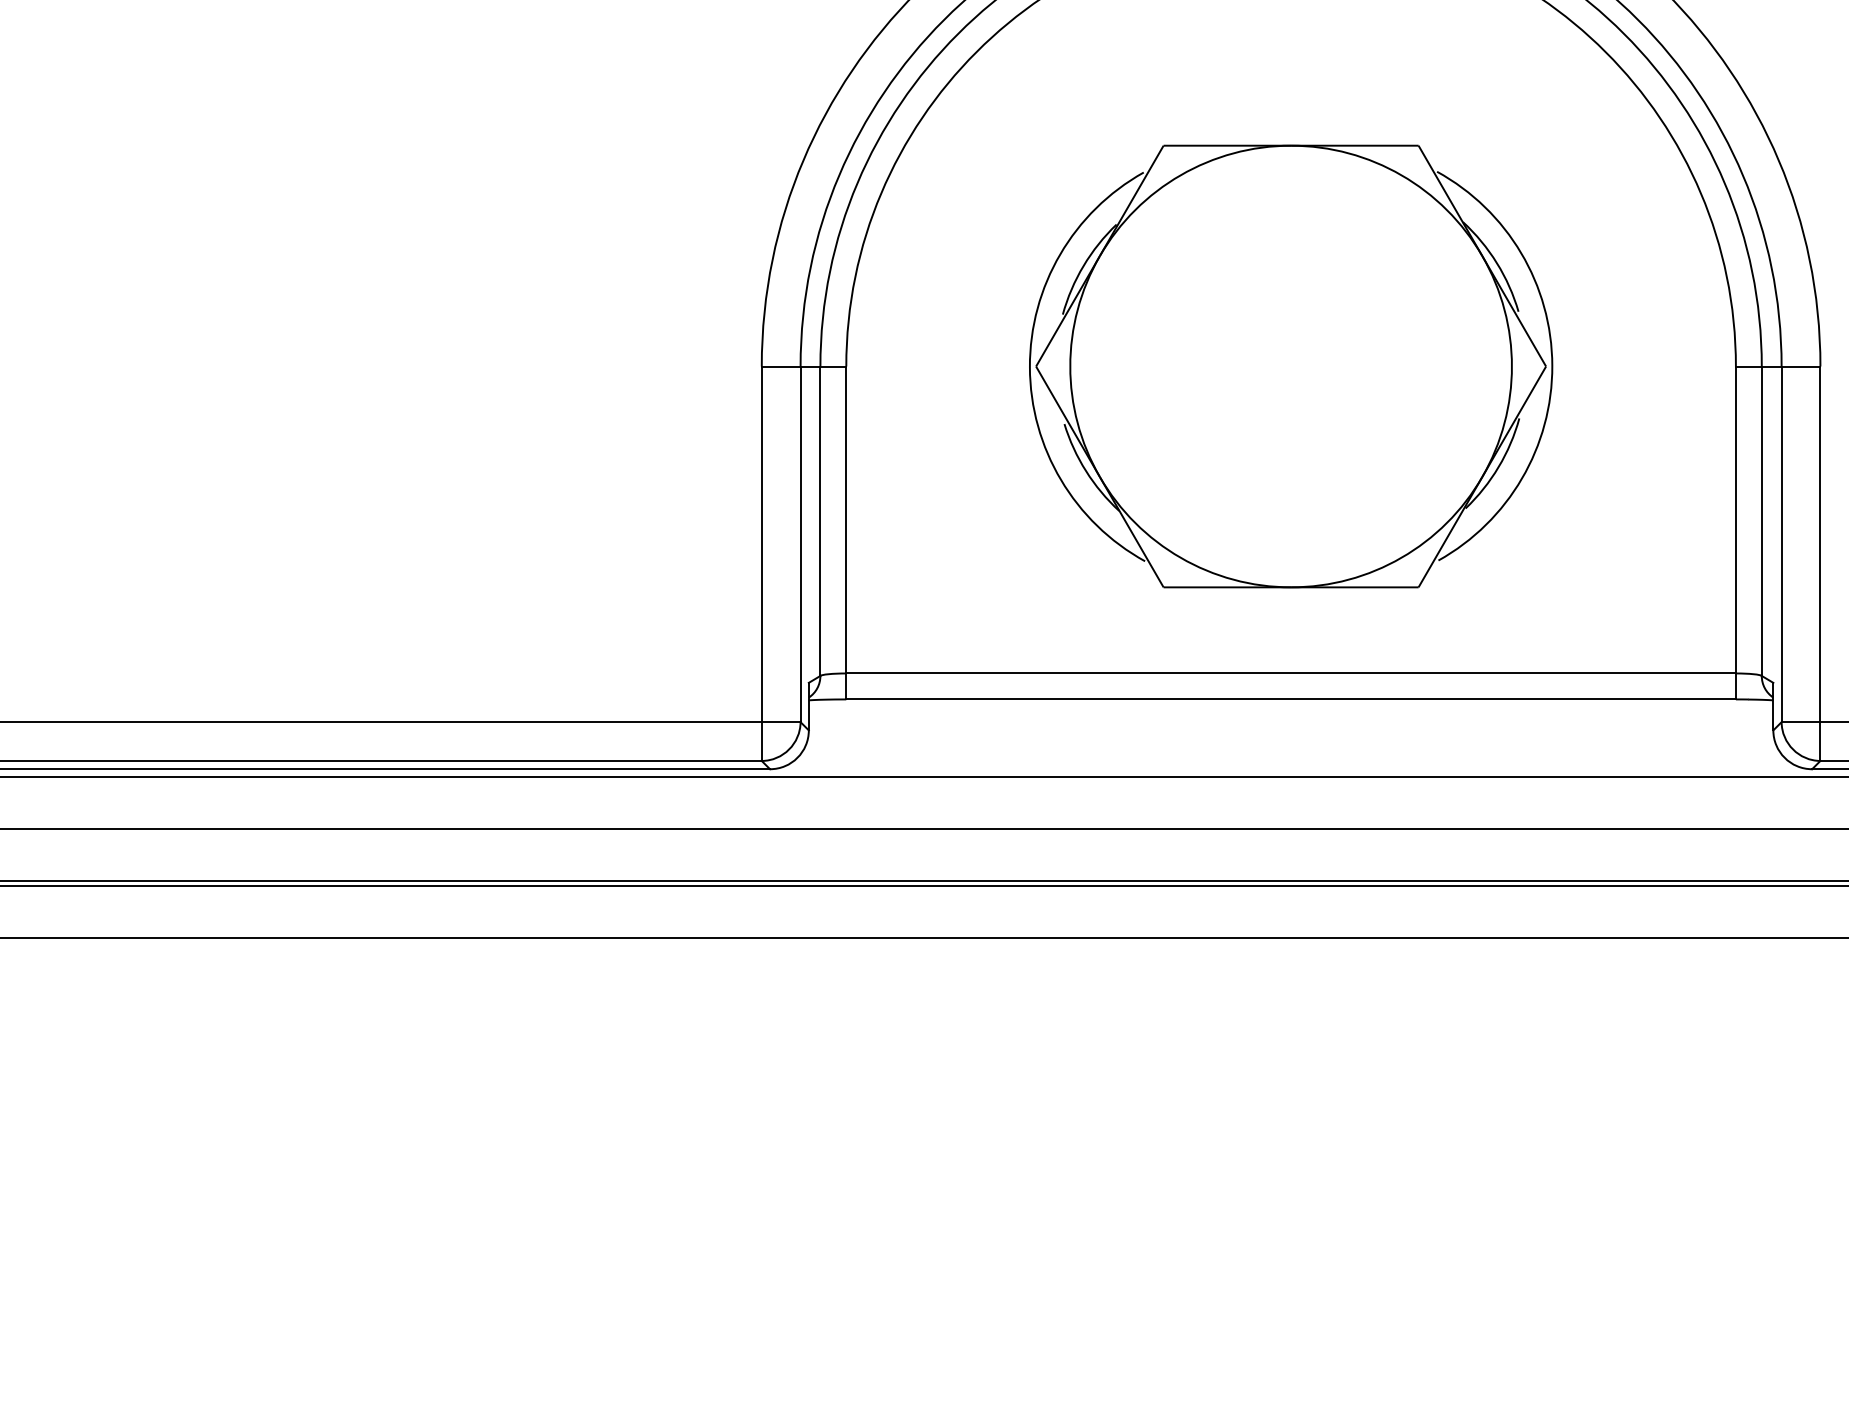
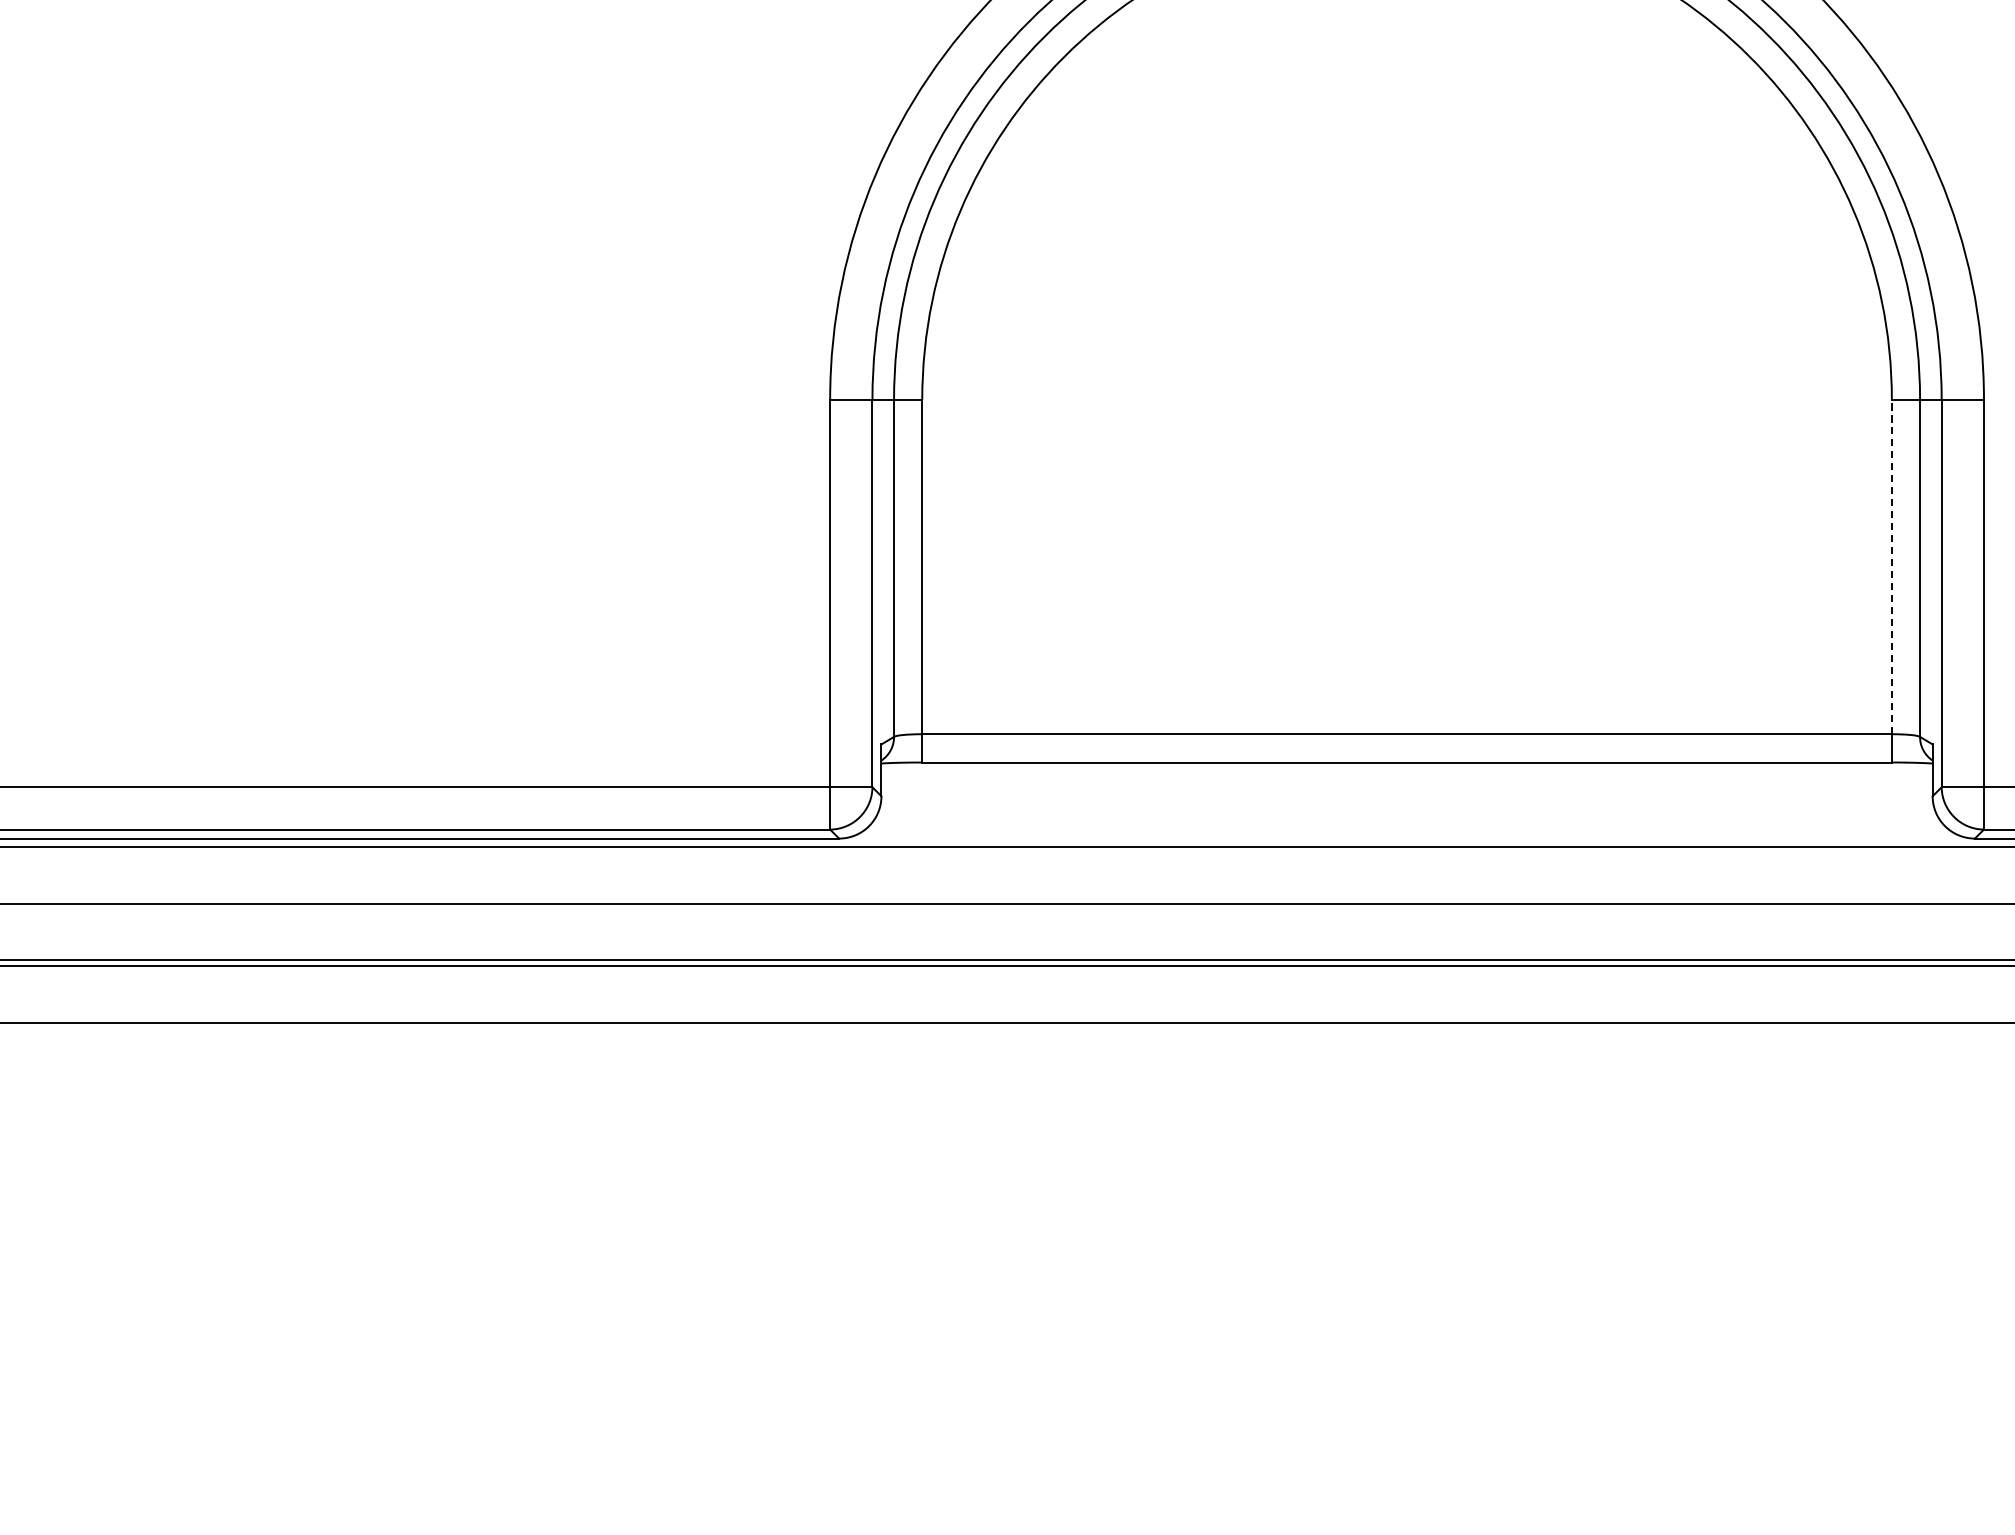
part: (1291, 366) -> (1407, 399), removed
line: (1735, 519) -> (1891, 566), solid -> dashed

